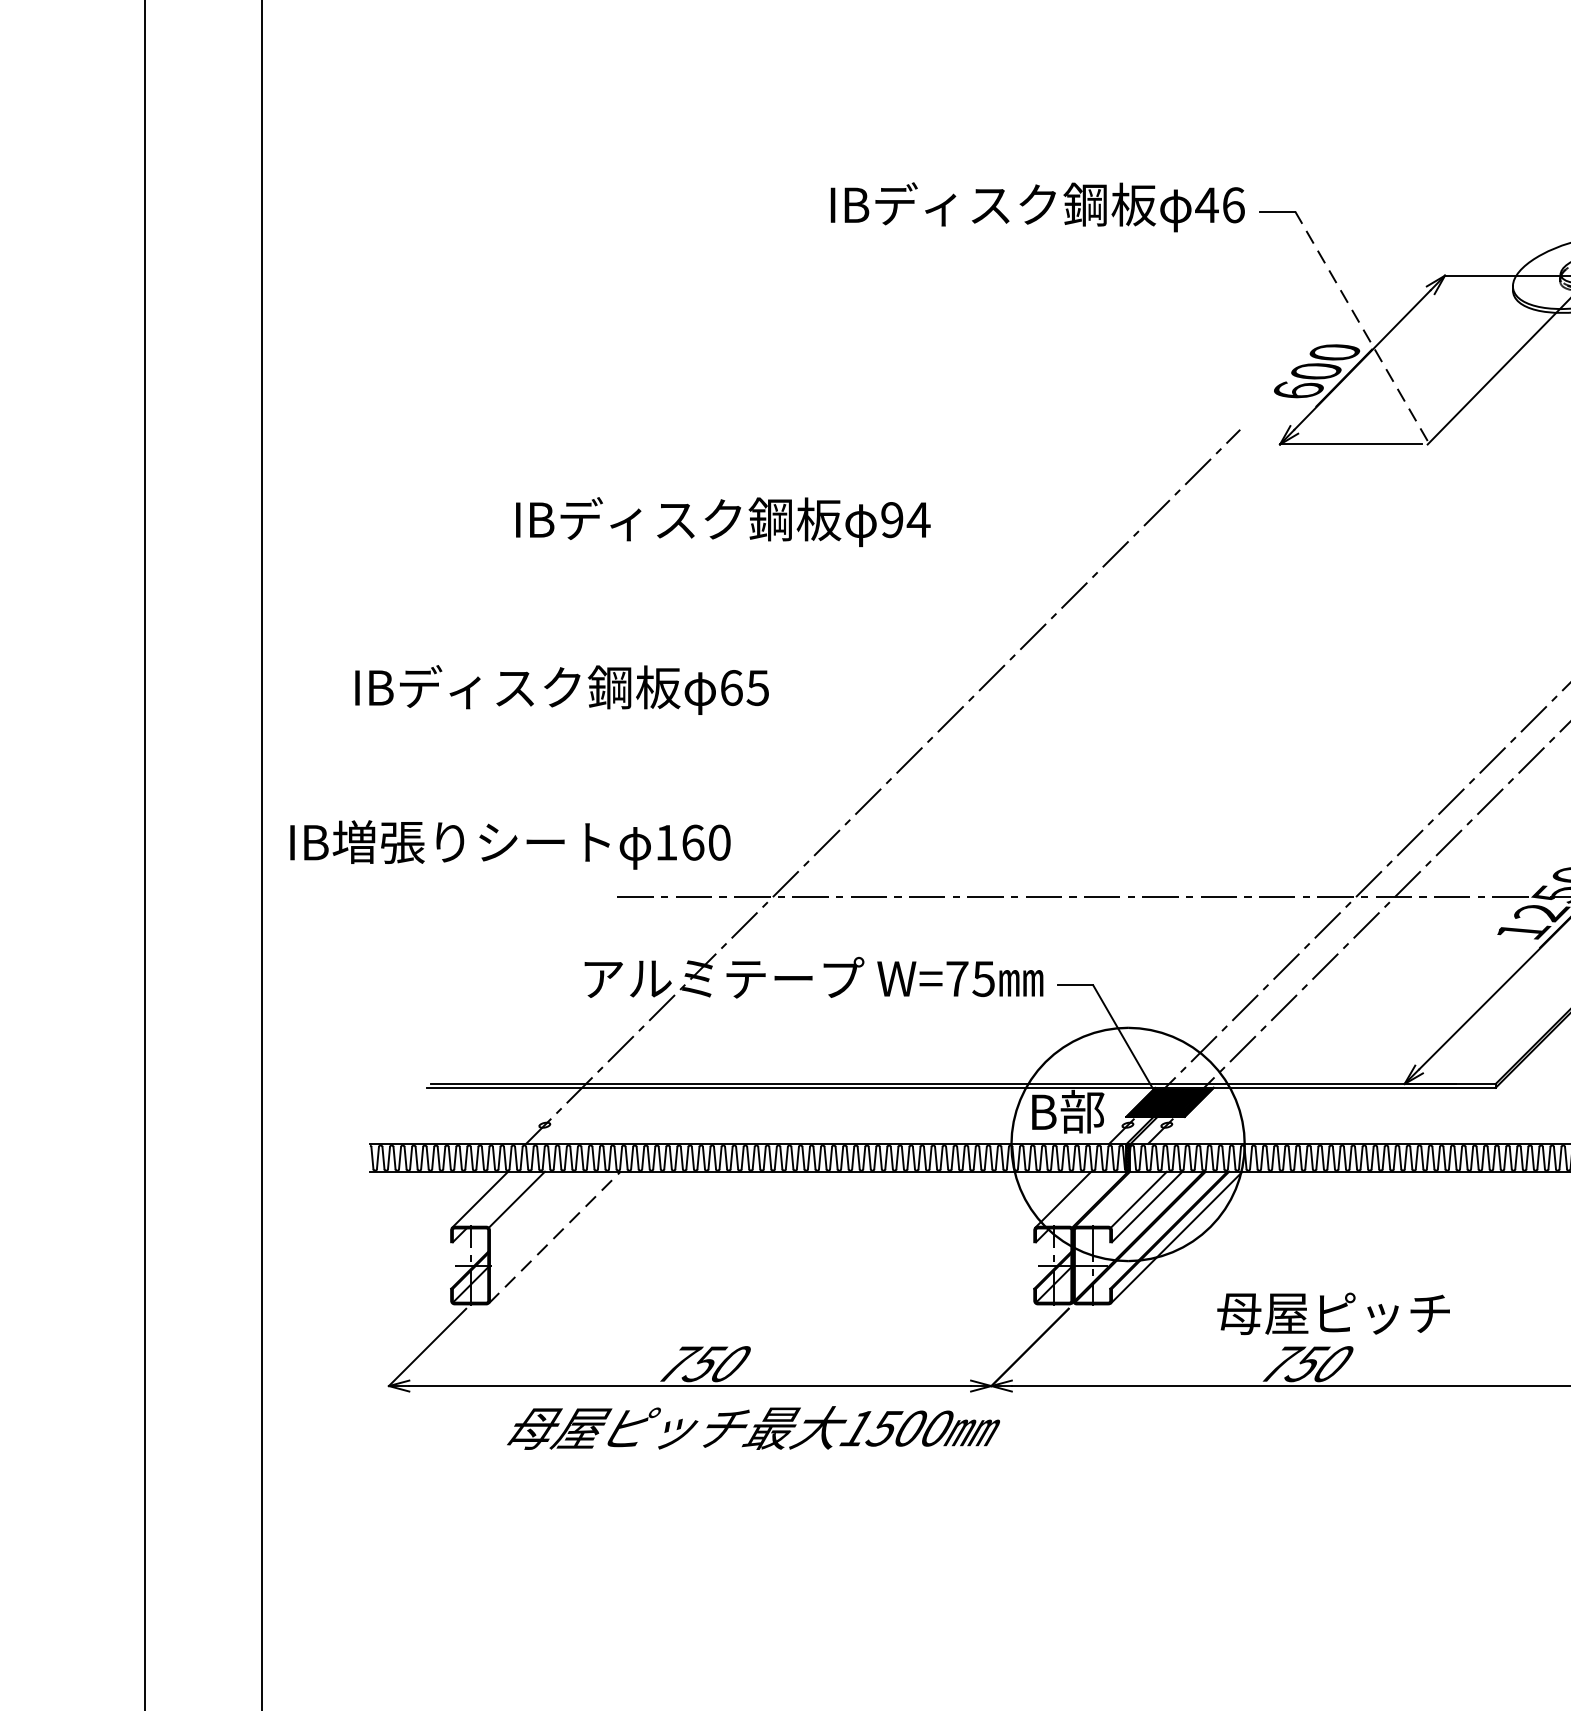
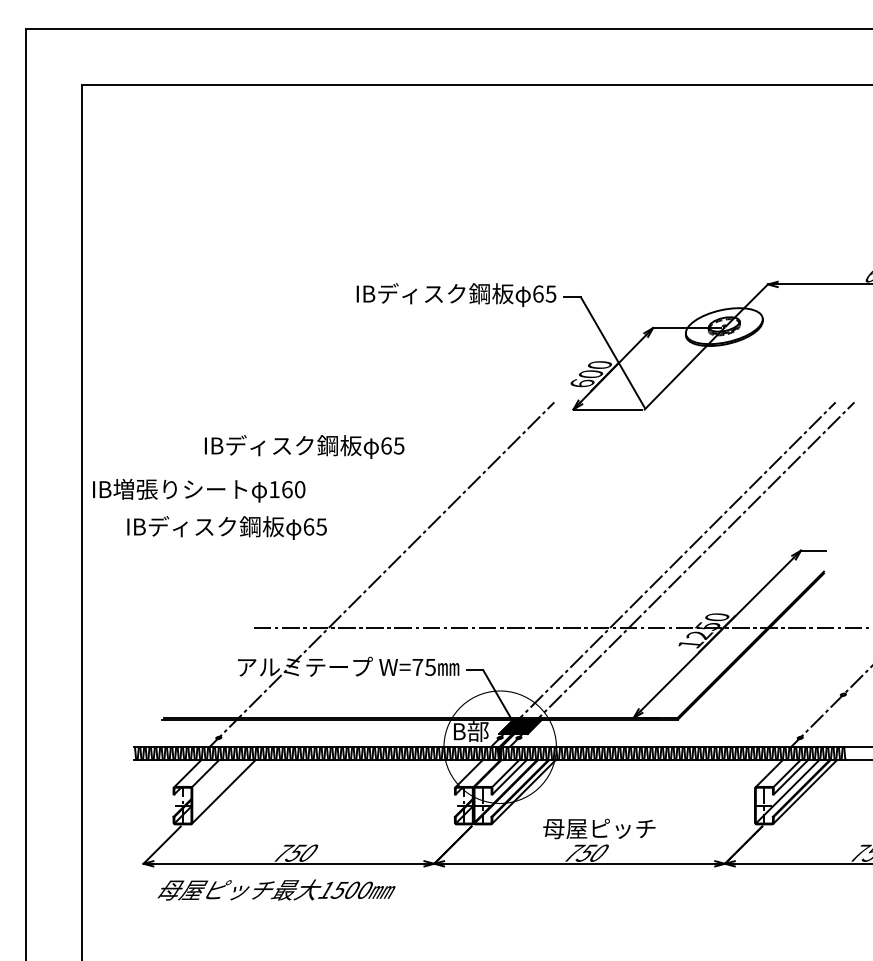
text: (1219, 204) -> (544, 293), 46 -> 65
line: (1360, 326) -> (612, 352), dashed -> solid
text: (904, 519) -> (392, 445), 94 -> 65
text: (511, 844) -> (199, 490), moved
line: (554, 1238) -> (223, 792), dashed -> solid
text: (753, 1426) -> (276, 889), moved

